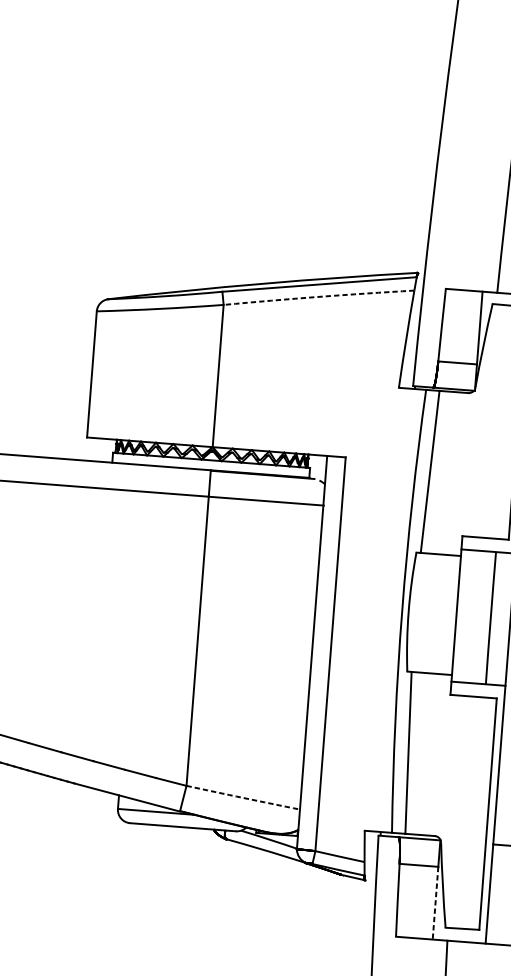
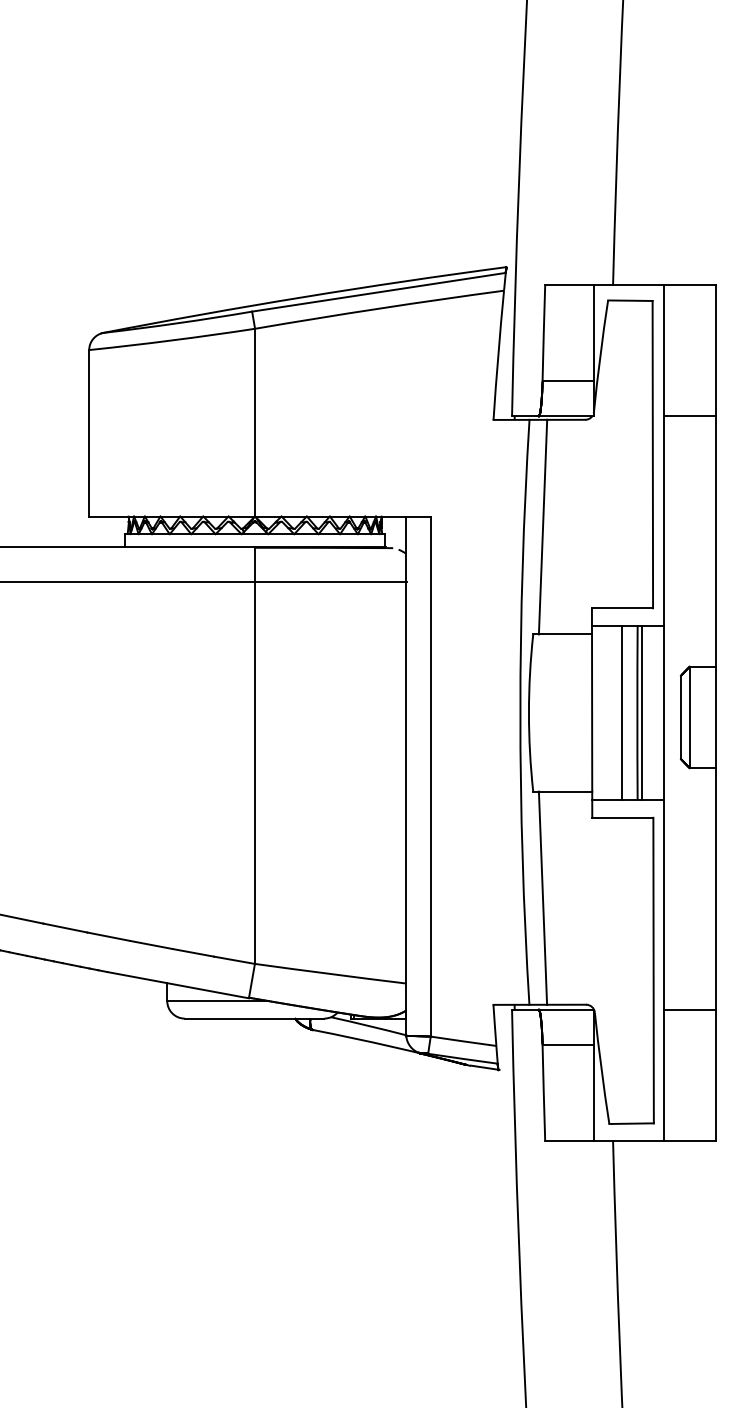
arc: (319, 296) -> (379, 308), dashed -> solid
line: (479, 616) -> (622, 712), added
line: (493, 618) -> (641, 712), added
arc: (243, 798) -> (330, 974), dashed -> solid
line: (435, 903) -> (593, 1093), dashed -> solid

